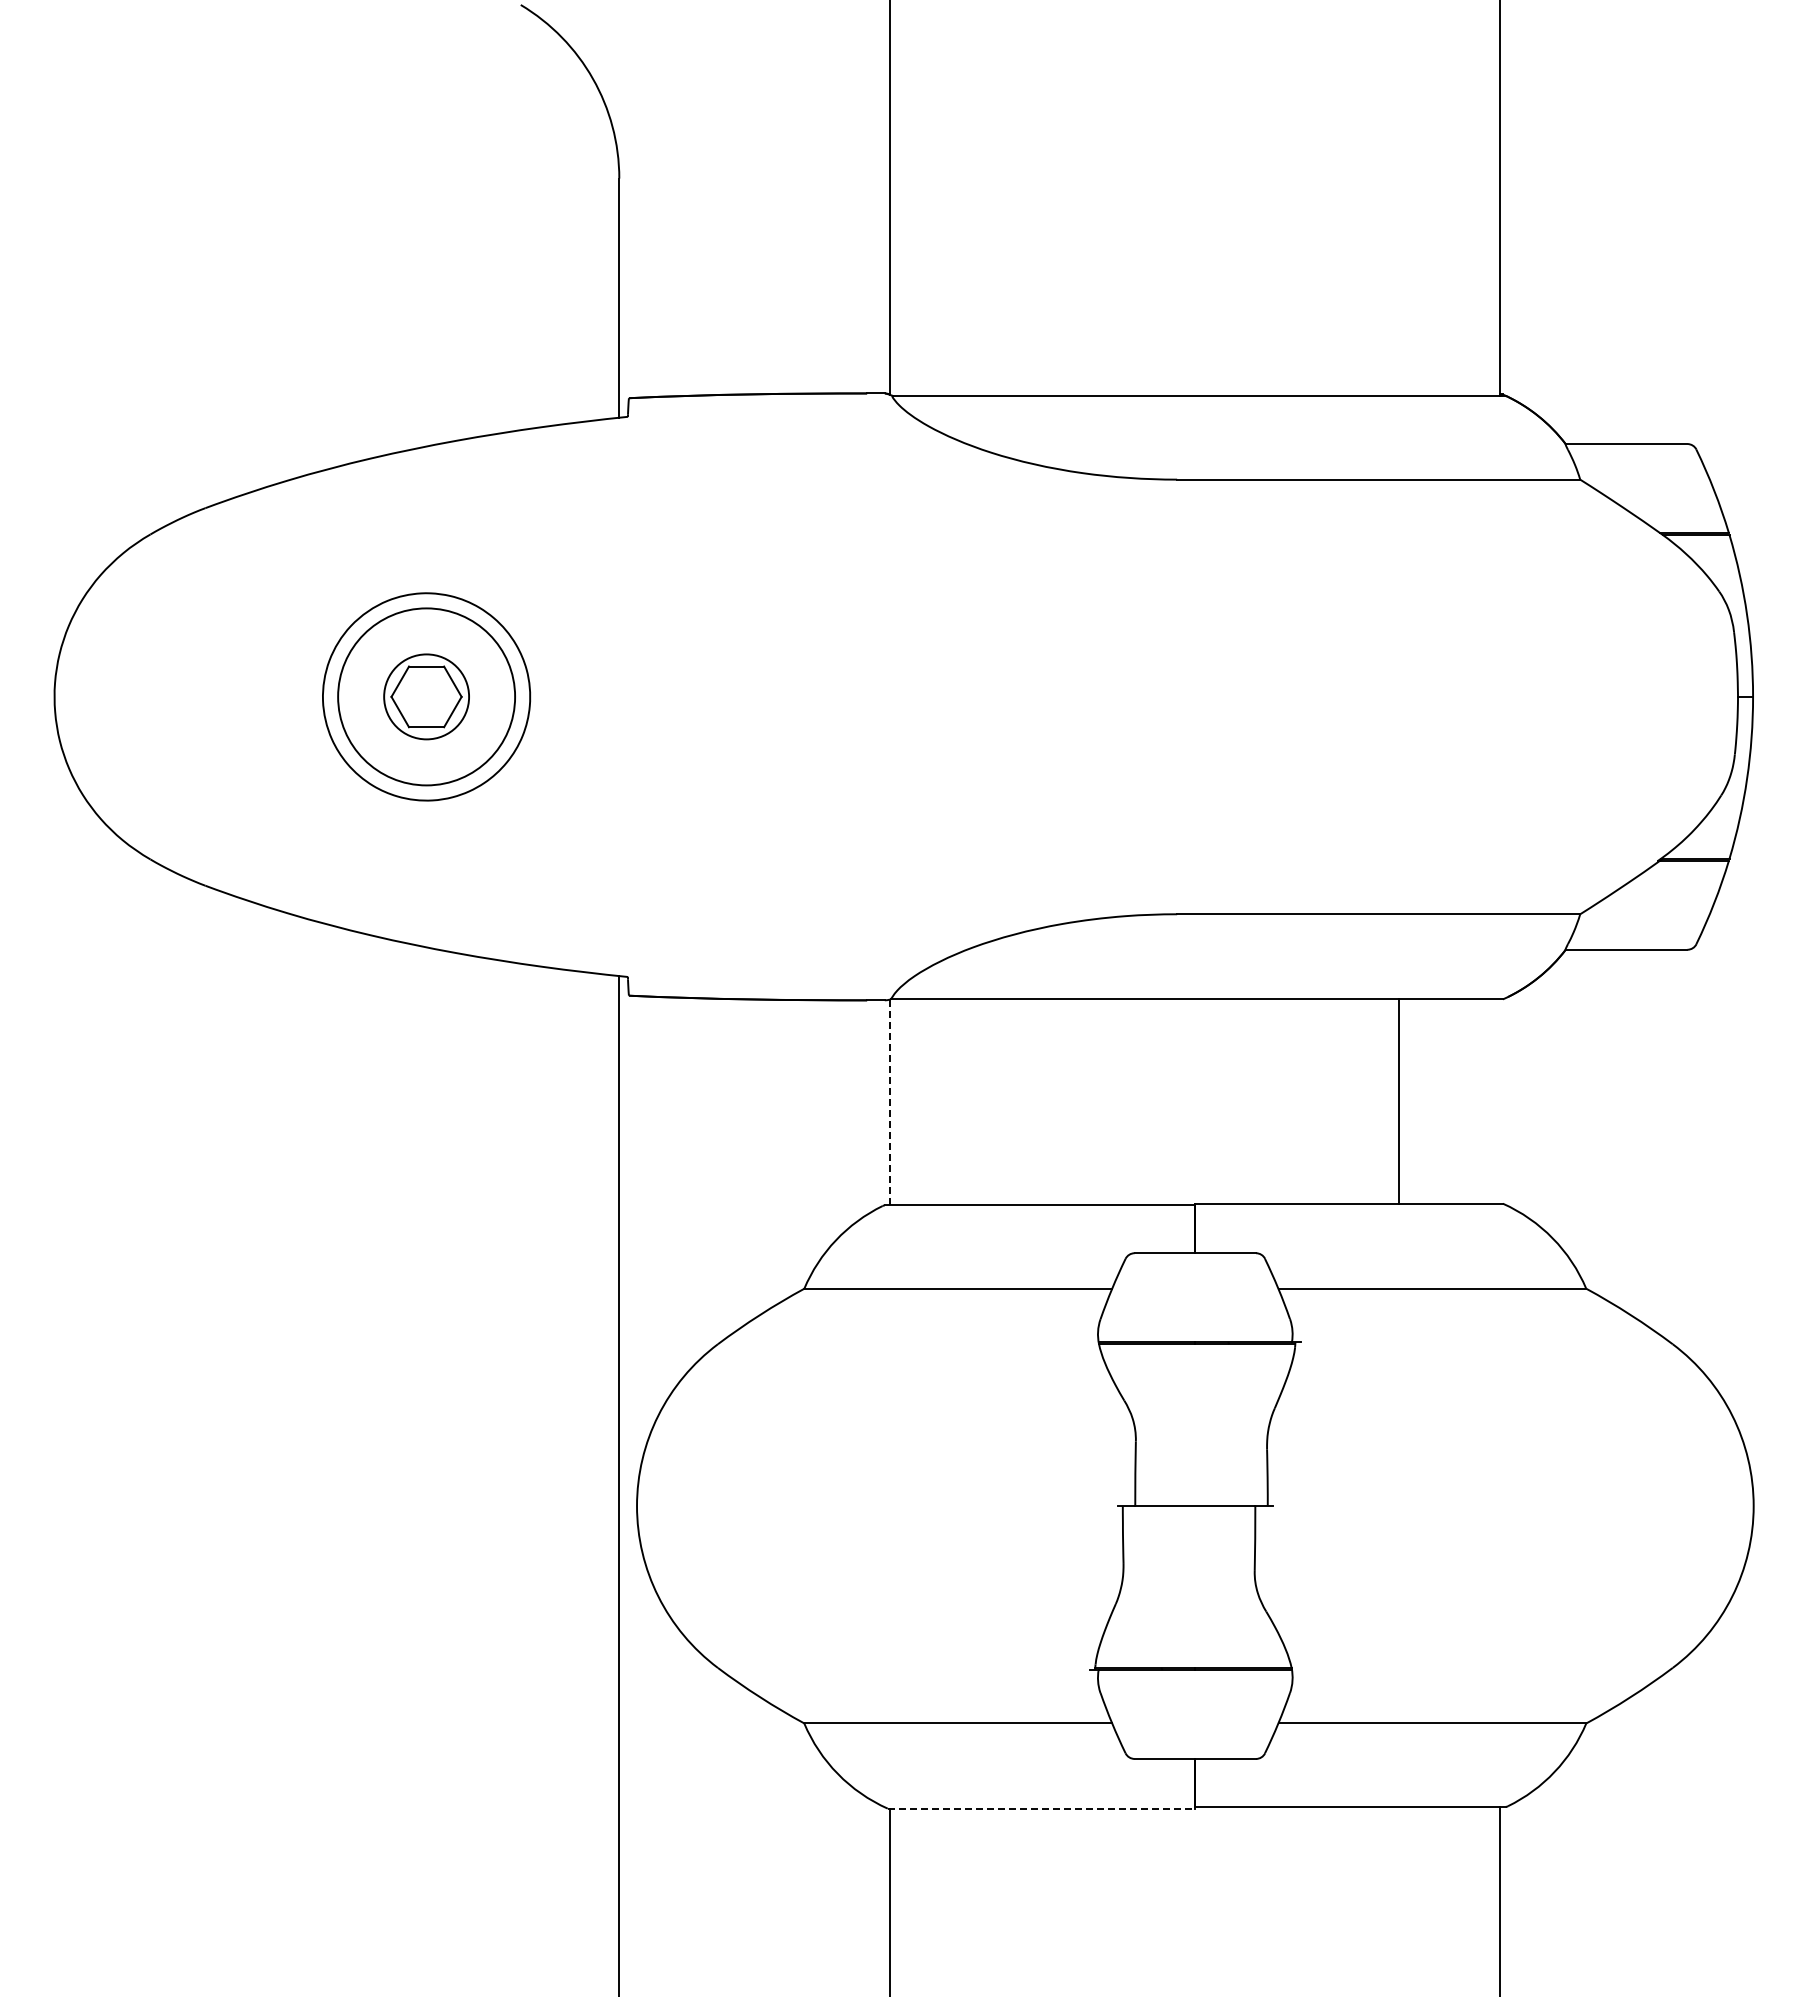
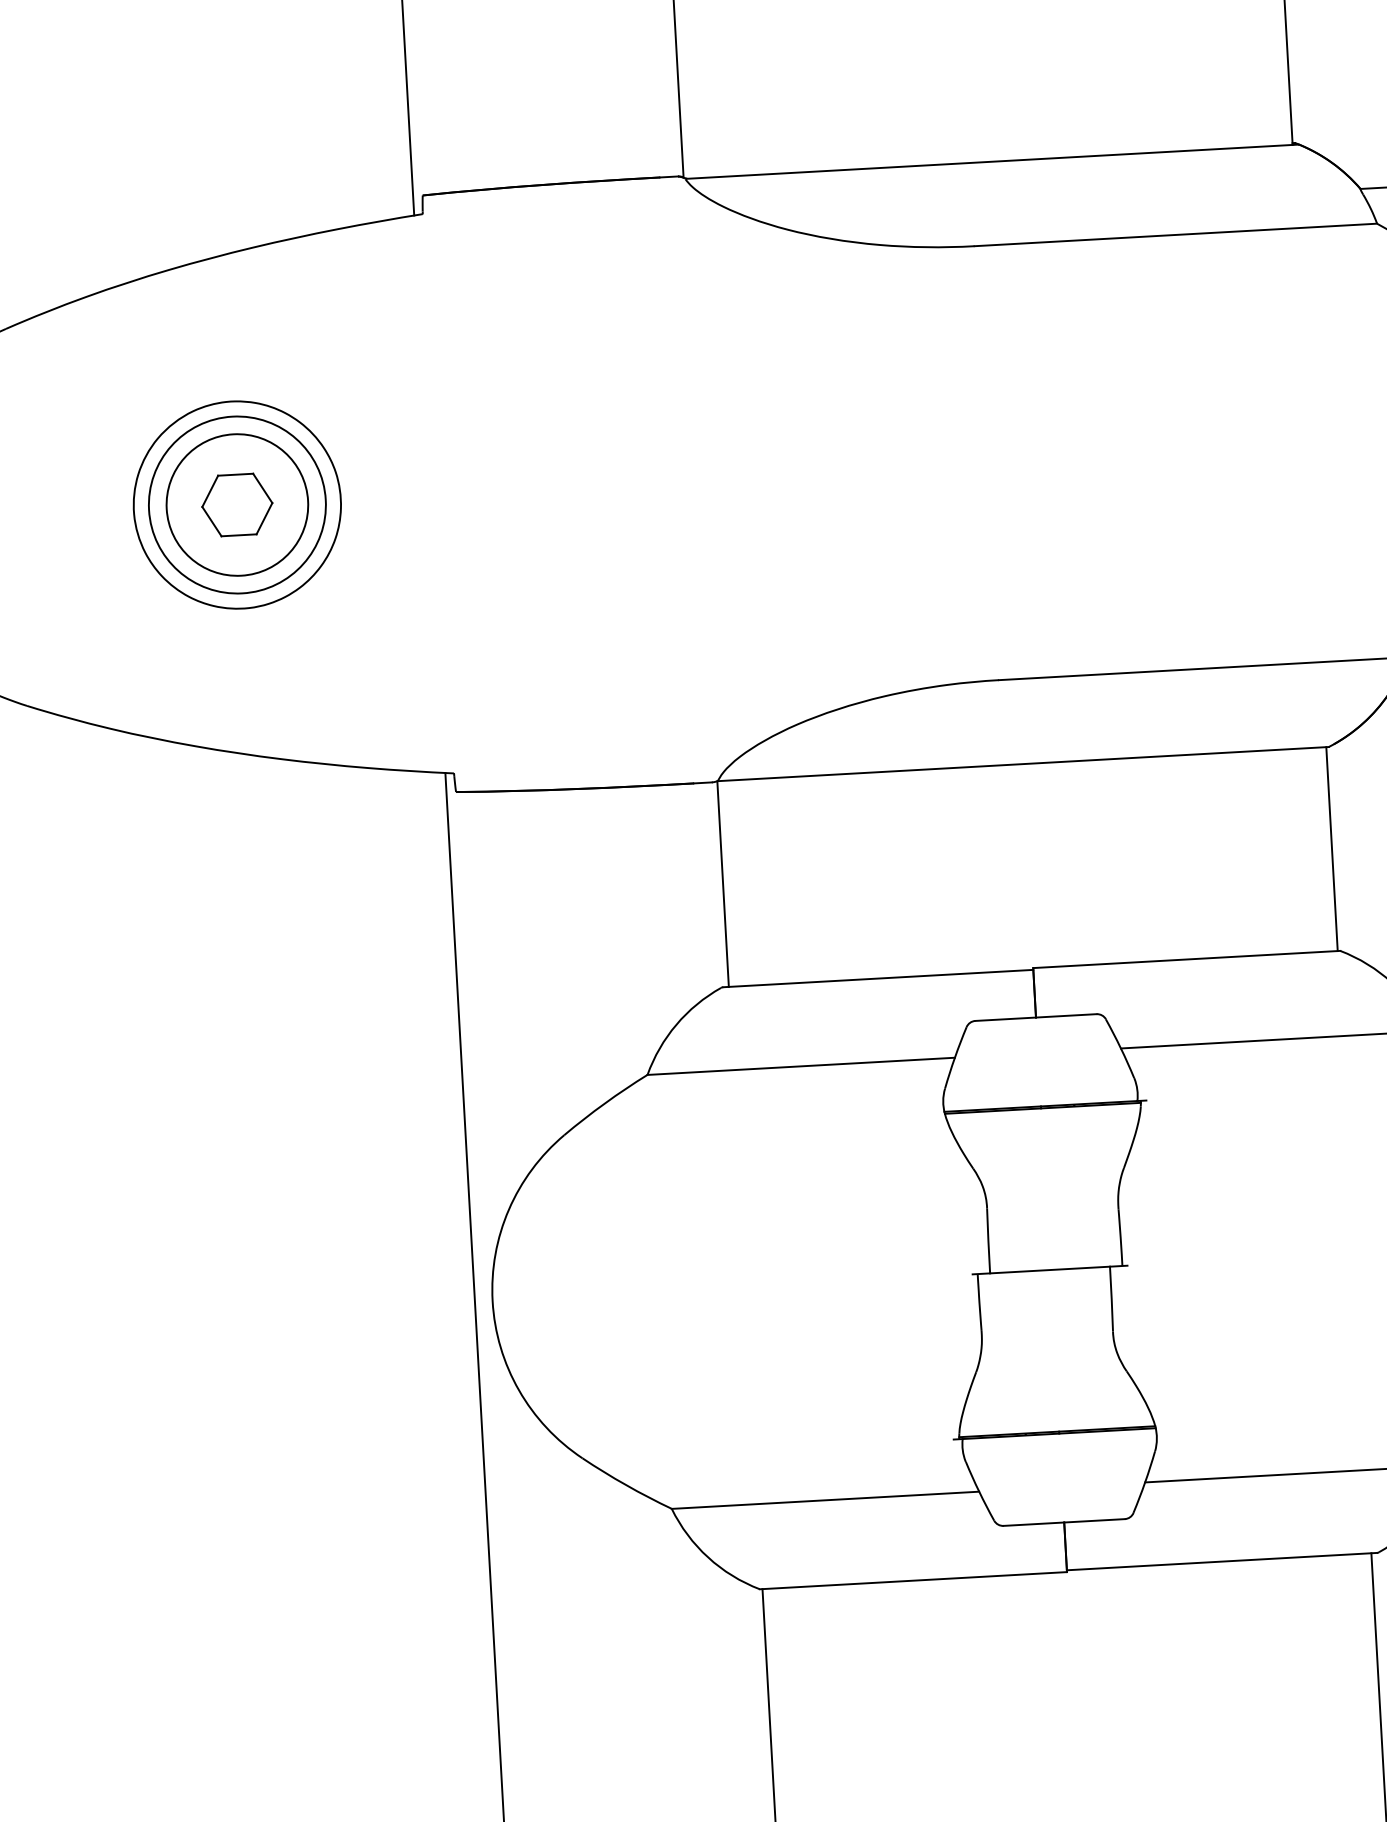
circle: (426, 696) -> (237, 504), size x1.67
line: (1399, 1101) -> (1332, 849), moved
line: (890, 1102) -> (723, 884), dashed -> solid
line: (1041, 1808) -> (913, 1580), dashed -> solid

